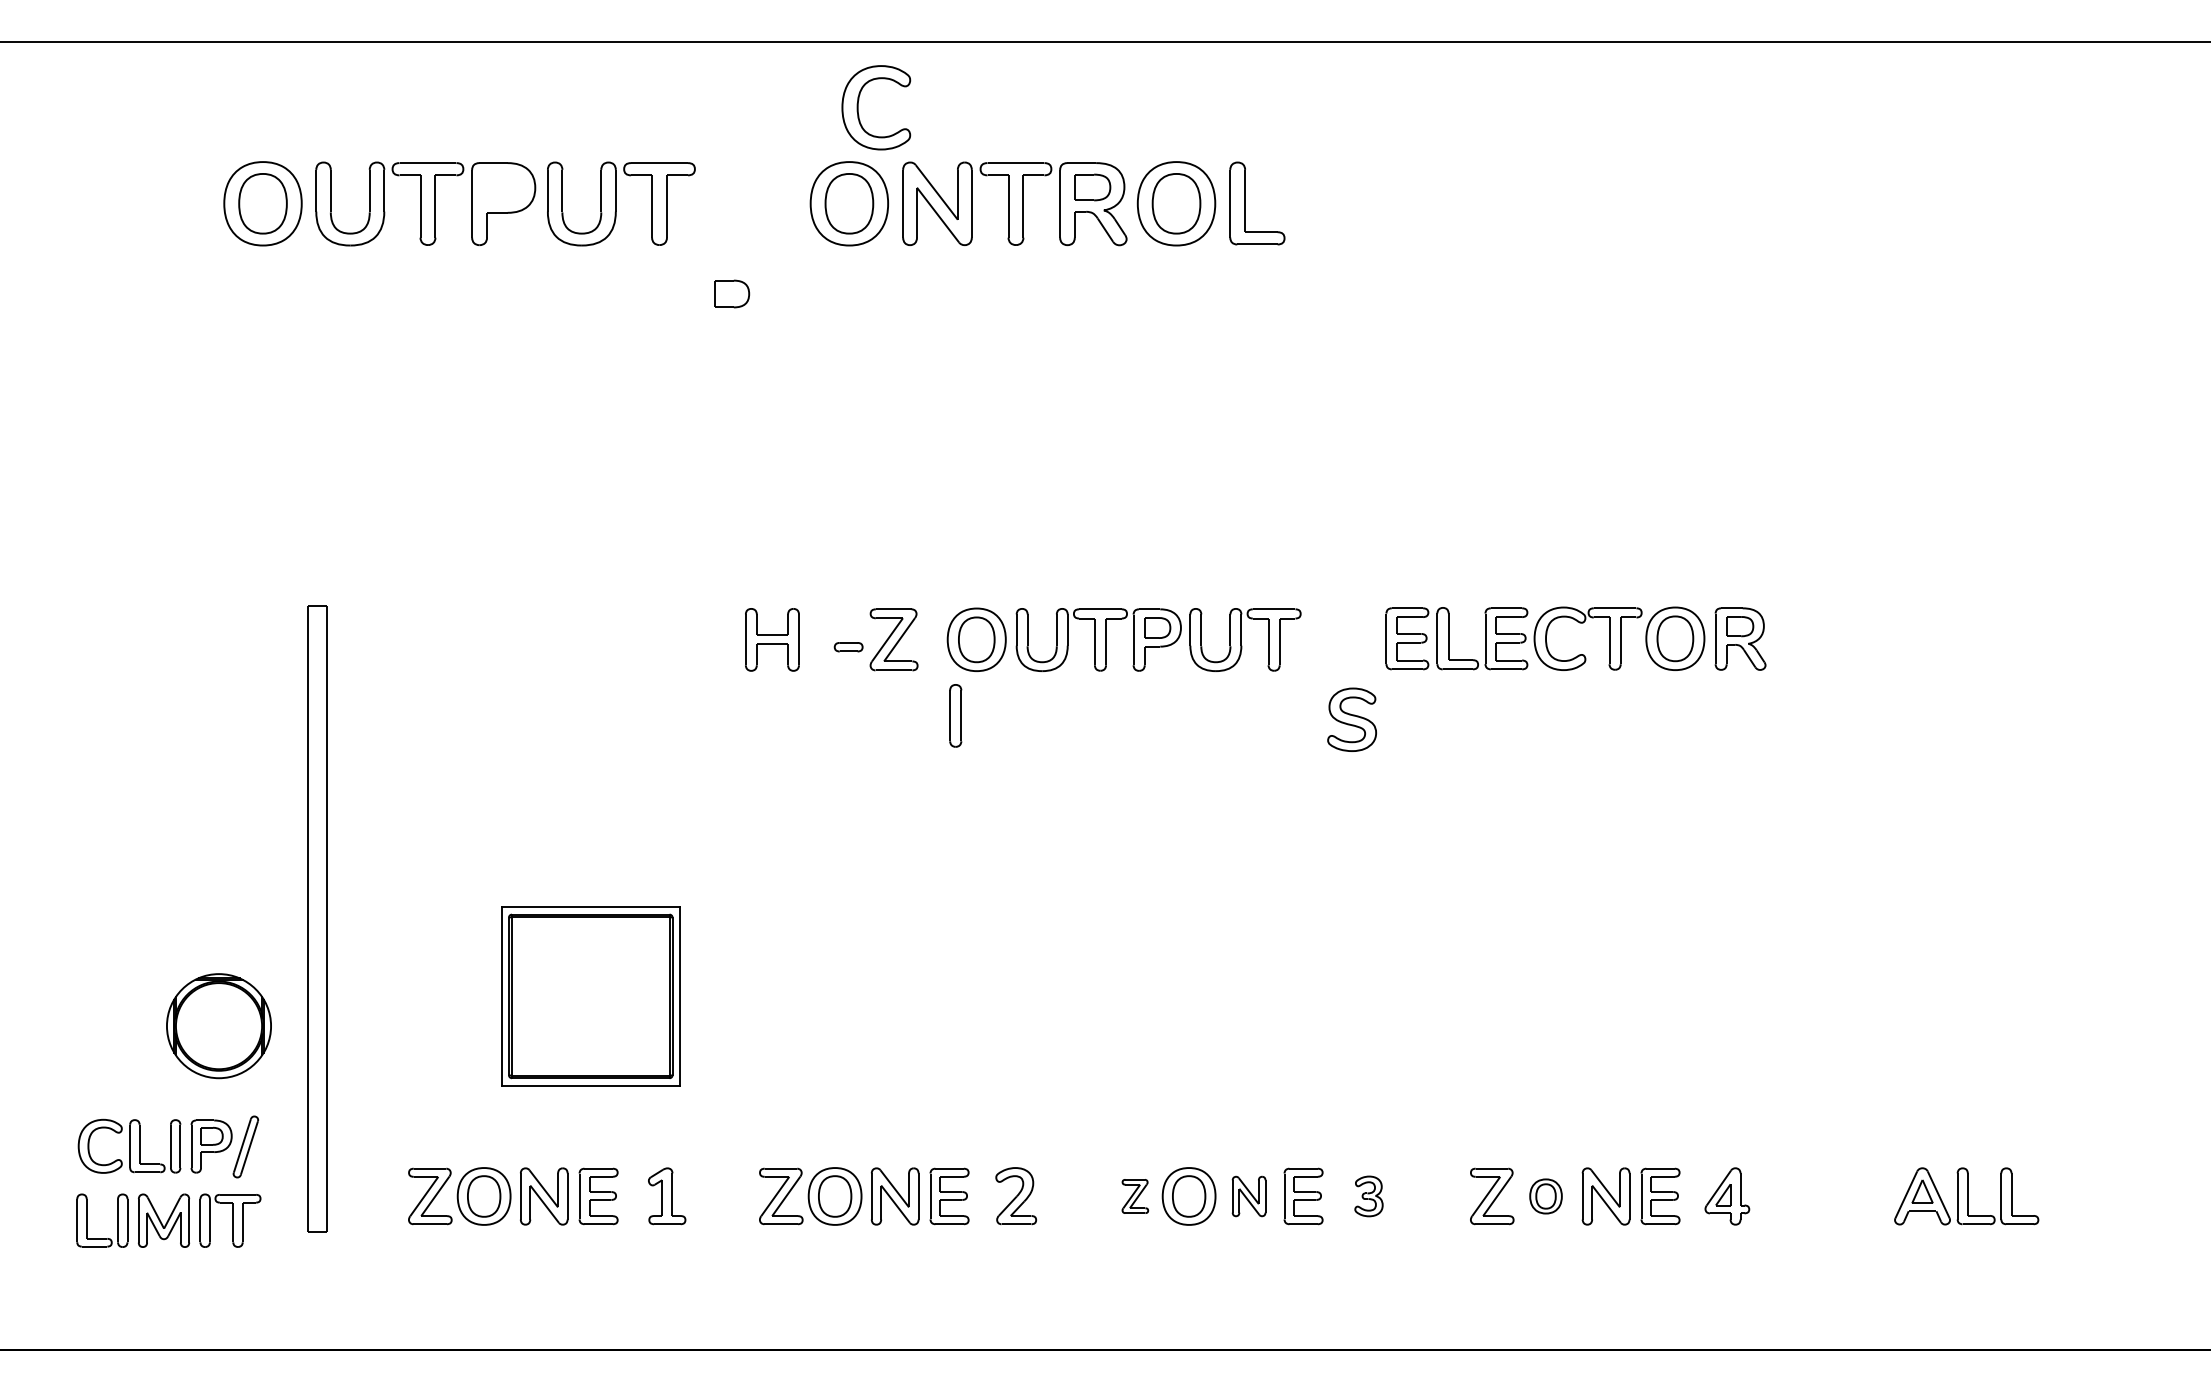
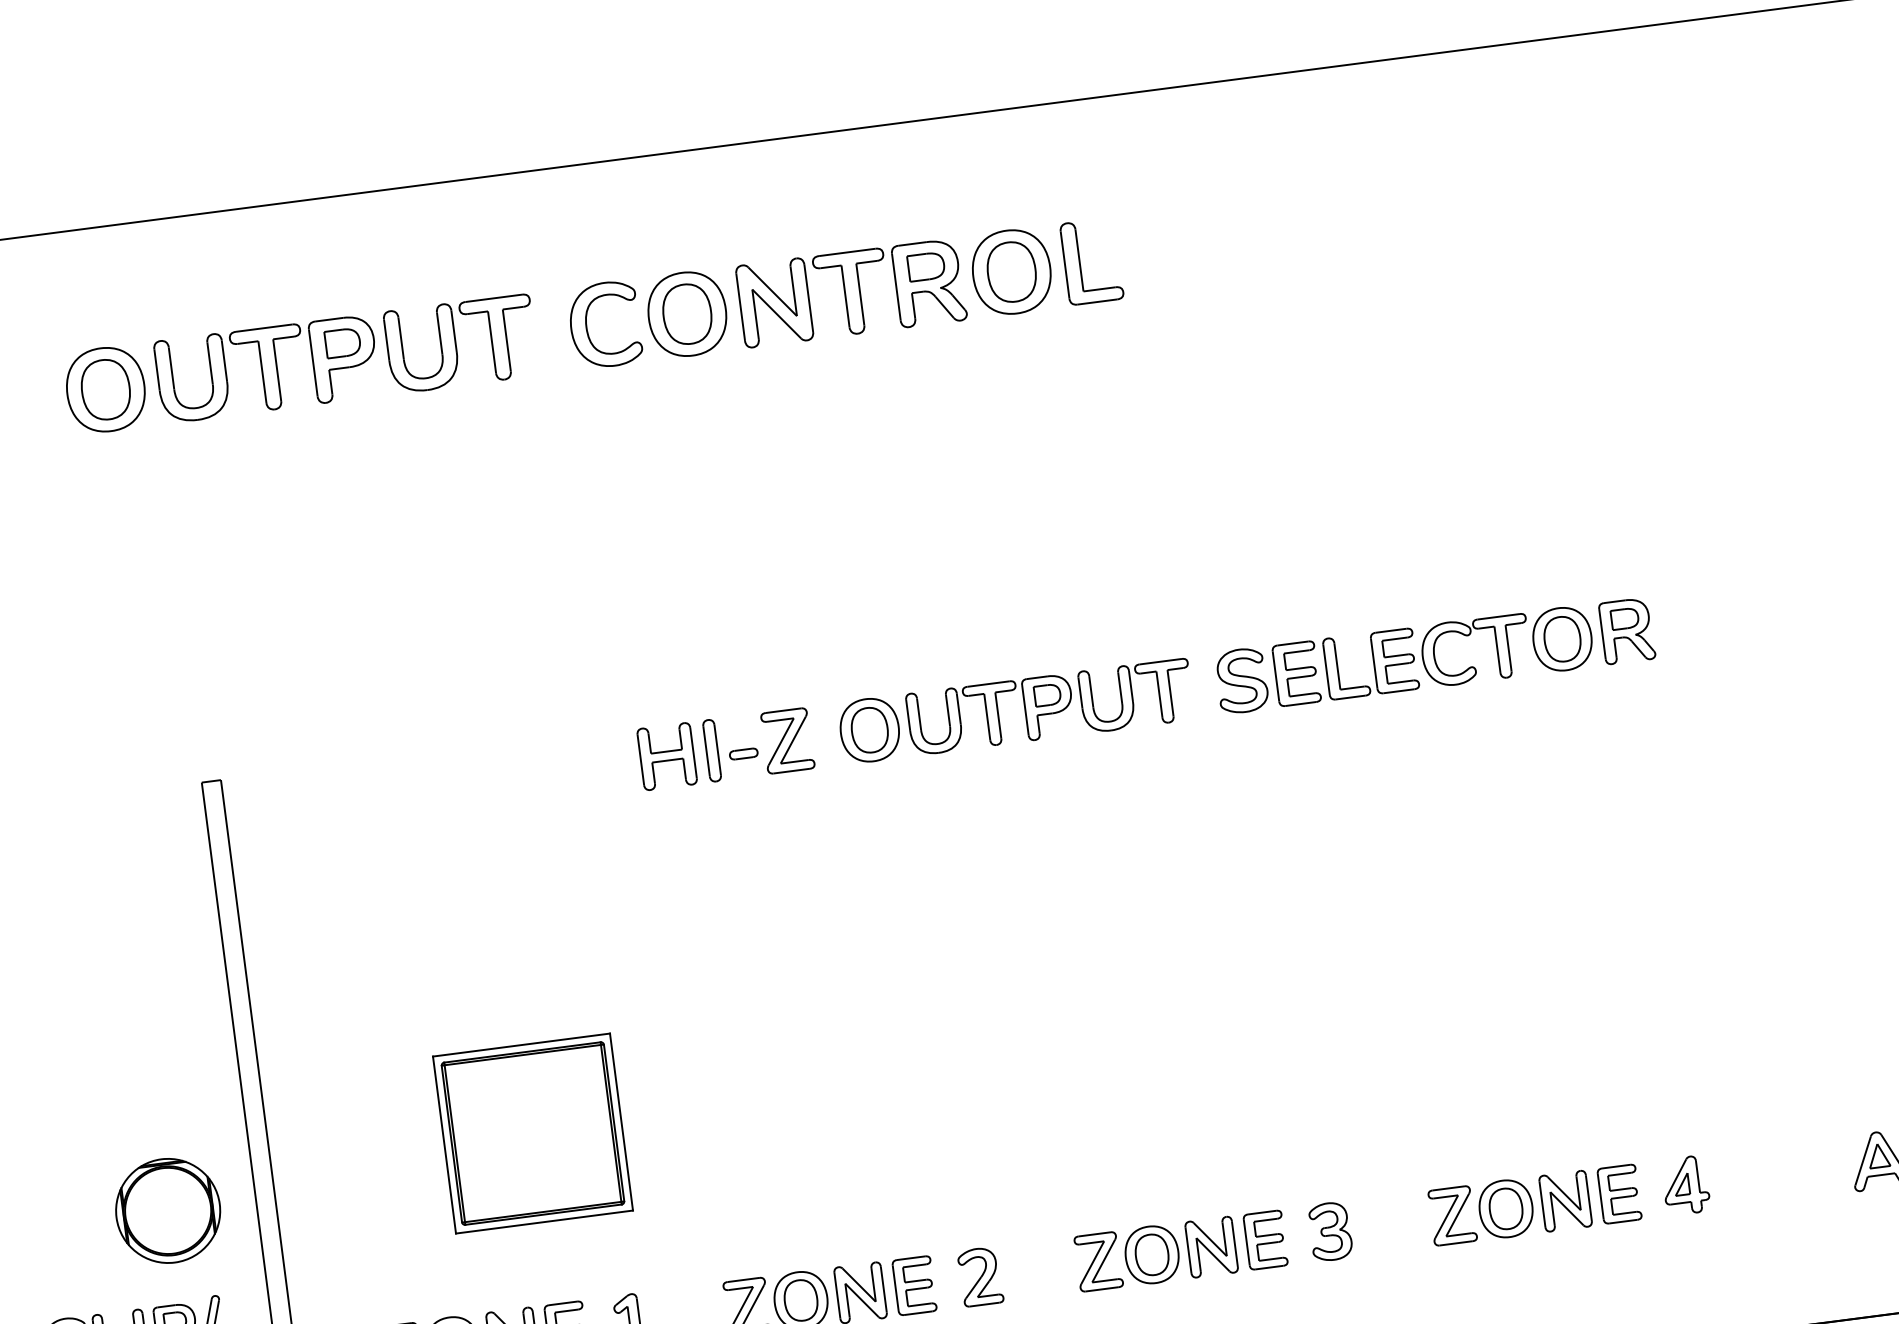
part: (858, 107) -> (587, 326), moved
part: (732, 293) -> (343, 342), moved
part: (955, 715) -> (711, 750), moved
part: (1351, 719) -> (1241, 680), moved
part: (1135, 1196) -> (1098, 1261), size x1.67
part: (1248, 1196) -> (1211, 1247), size x1.43
part: (1368, 1196) -> (1330, 1231), size x1.43
part: (1545, 1196) -> (1505, 1209), size x1.67

